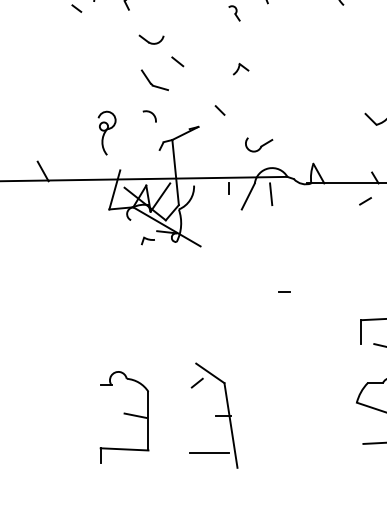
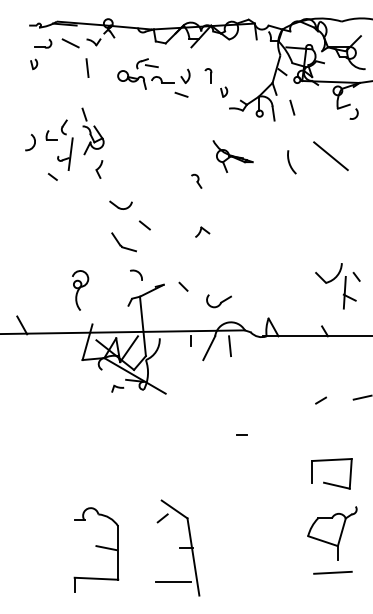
line: (220, 110) -> (183, 286), moved
arc: (149, 113) -> (136, 272), moved
line: (364, 201) -> (320, 400), moved

